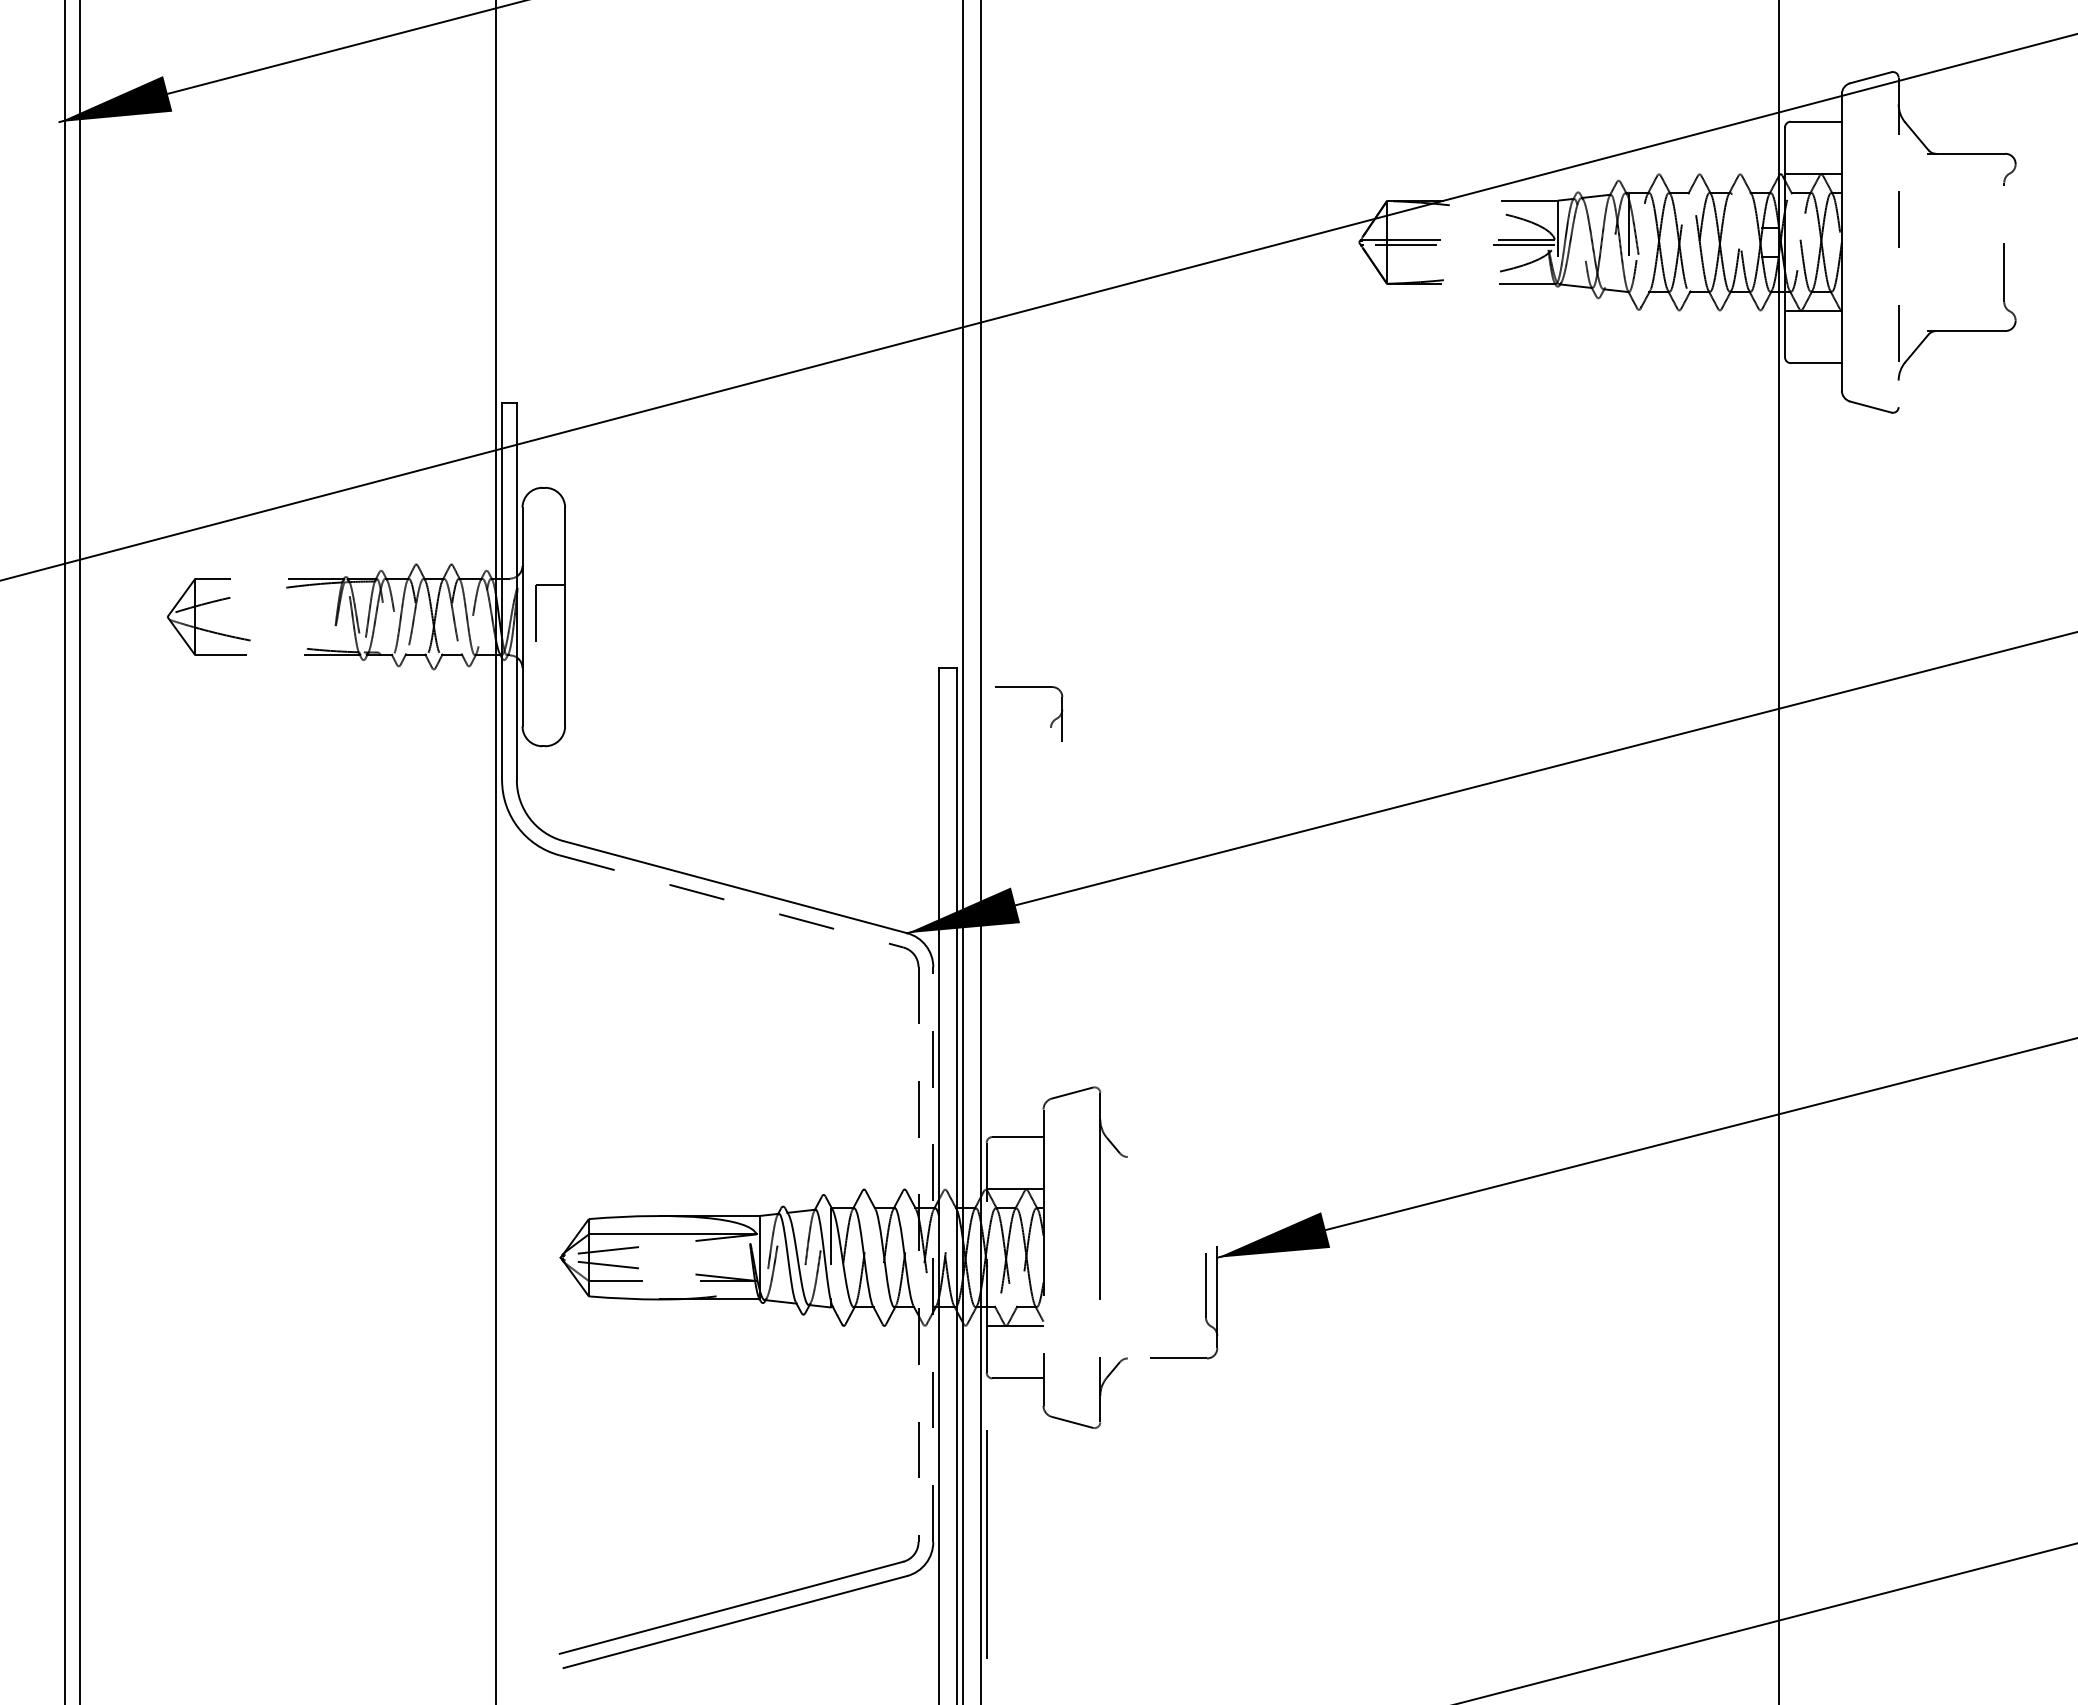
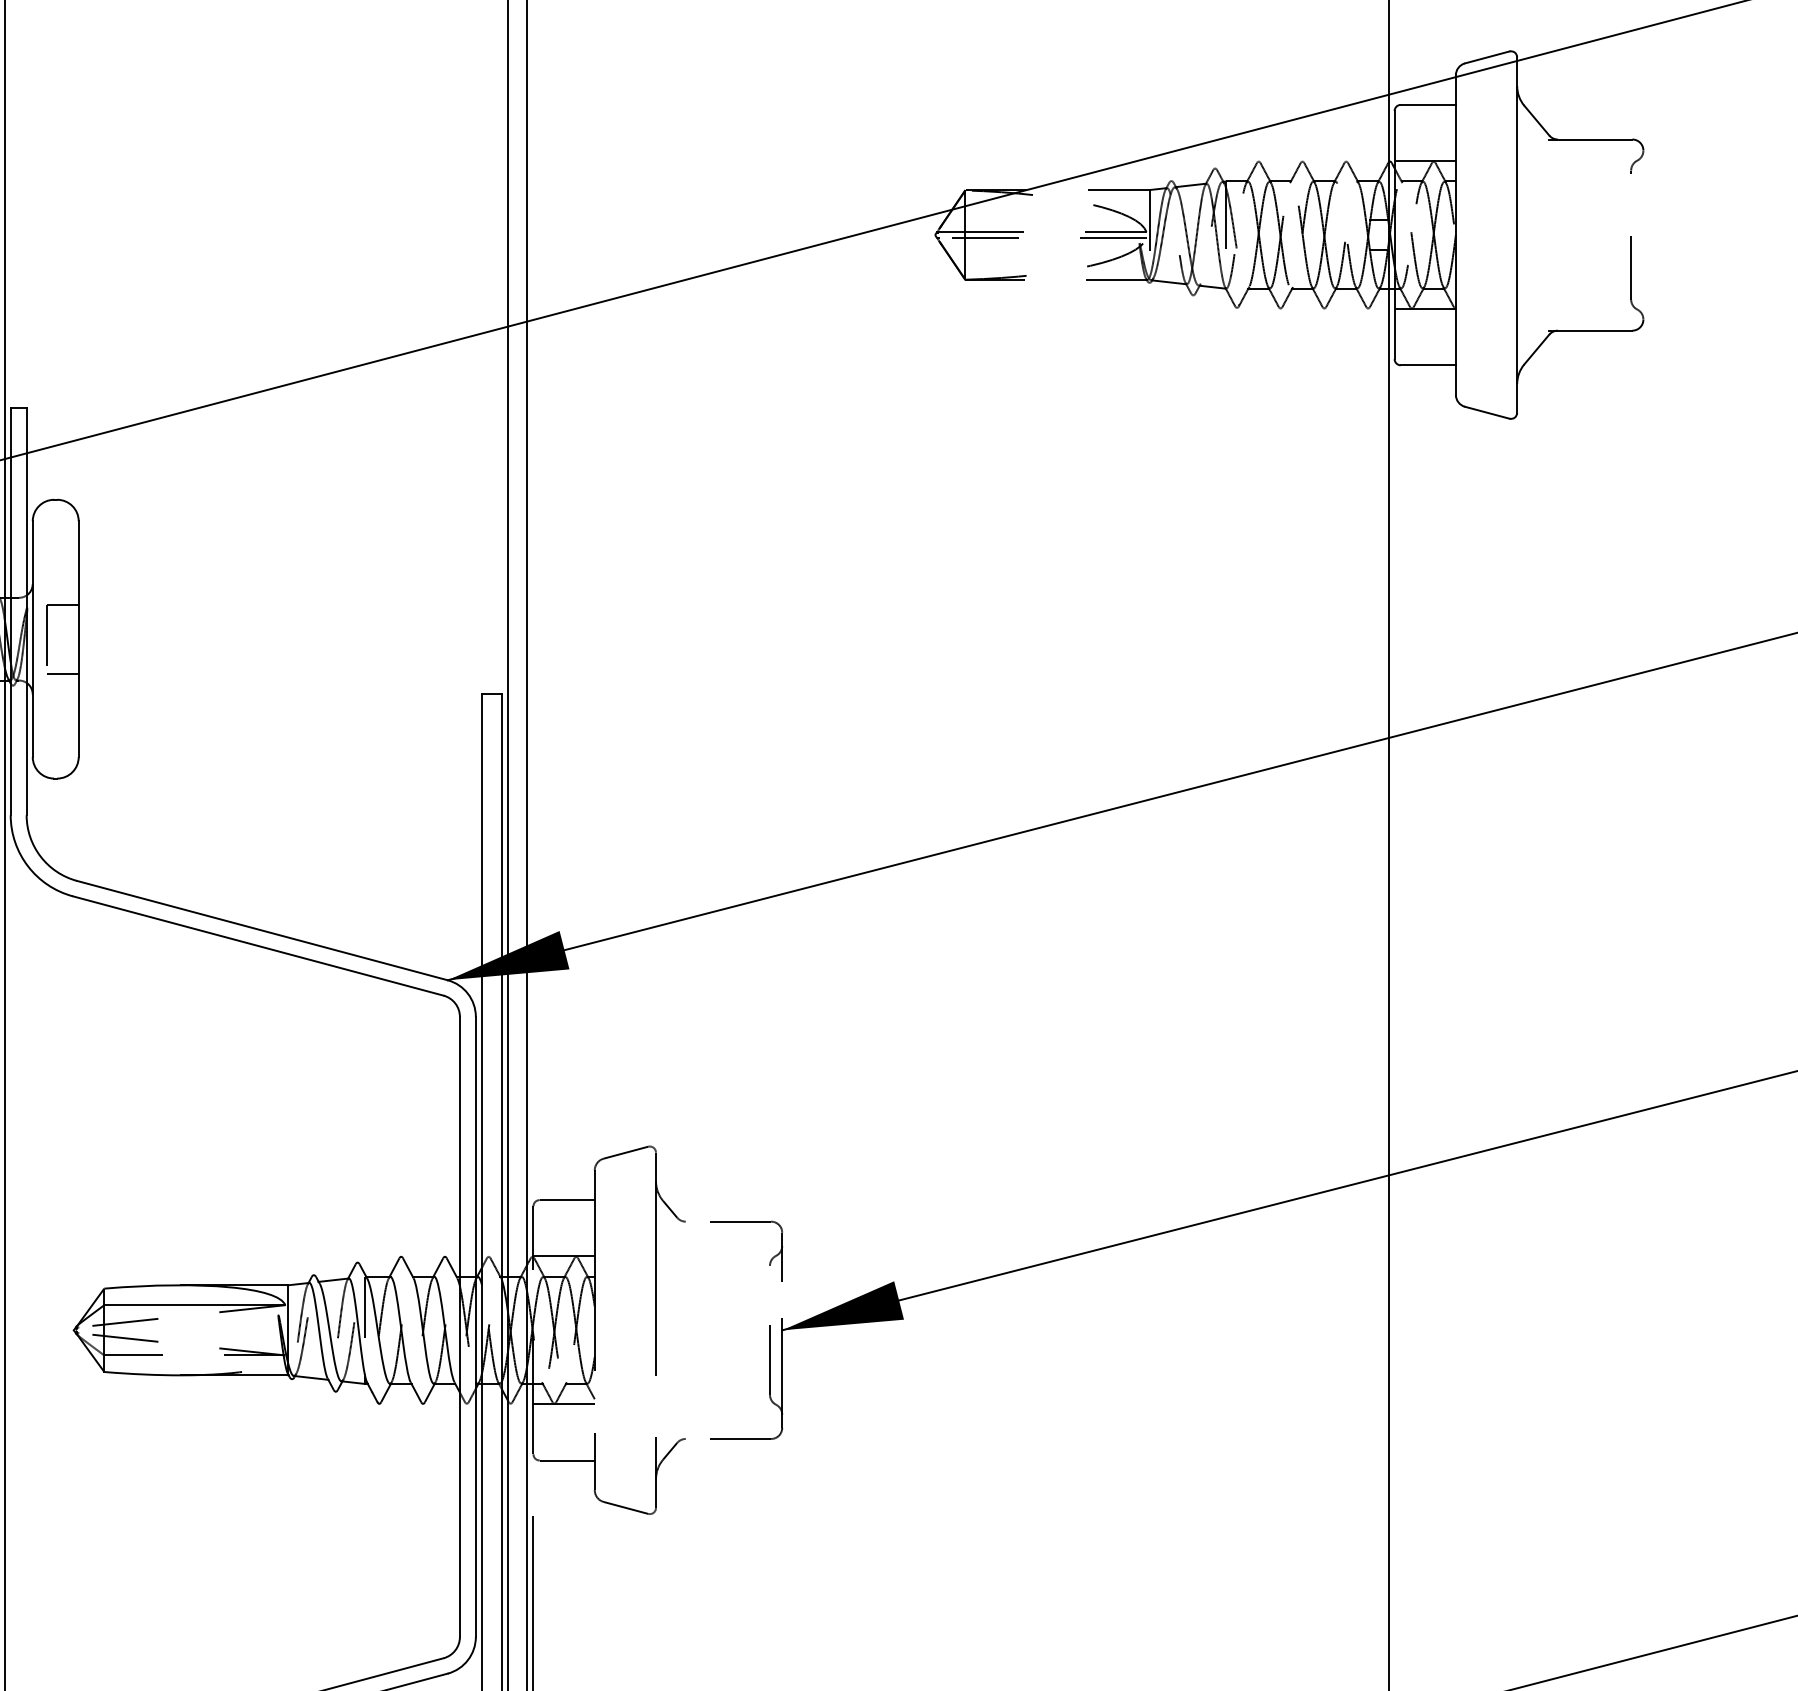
line: (1898, 242) -> (1517, 235), dashed -> solid
line: (550, 649) -> (62, 674), added
part: (1050, 724) -> (769, 1262), moved
line: (731, 901) -> (258, 946), dashed -> solid
line: (933, 1254) -> (476, 1326), dashed -> solid
line: (918, 1255) -> (459, 1327), dashed -> solid

